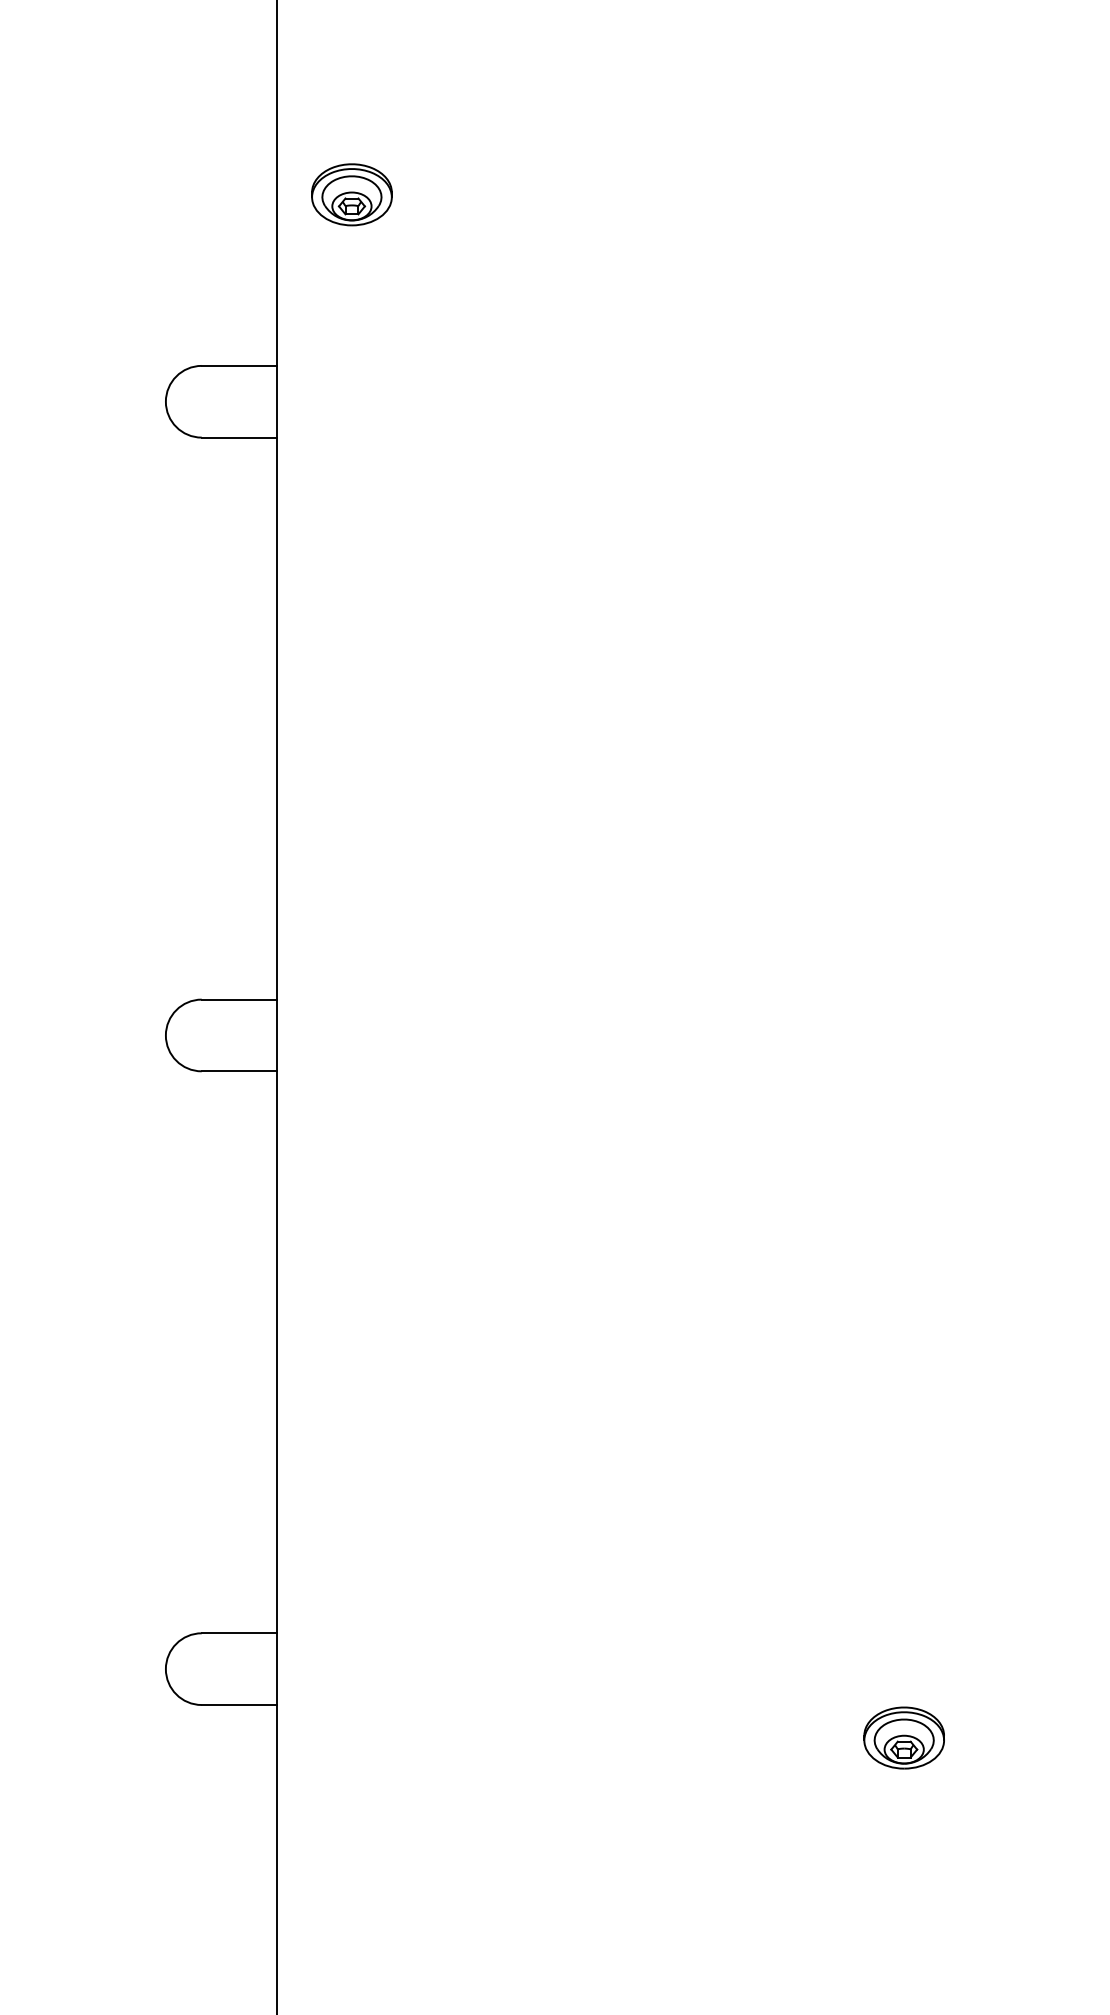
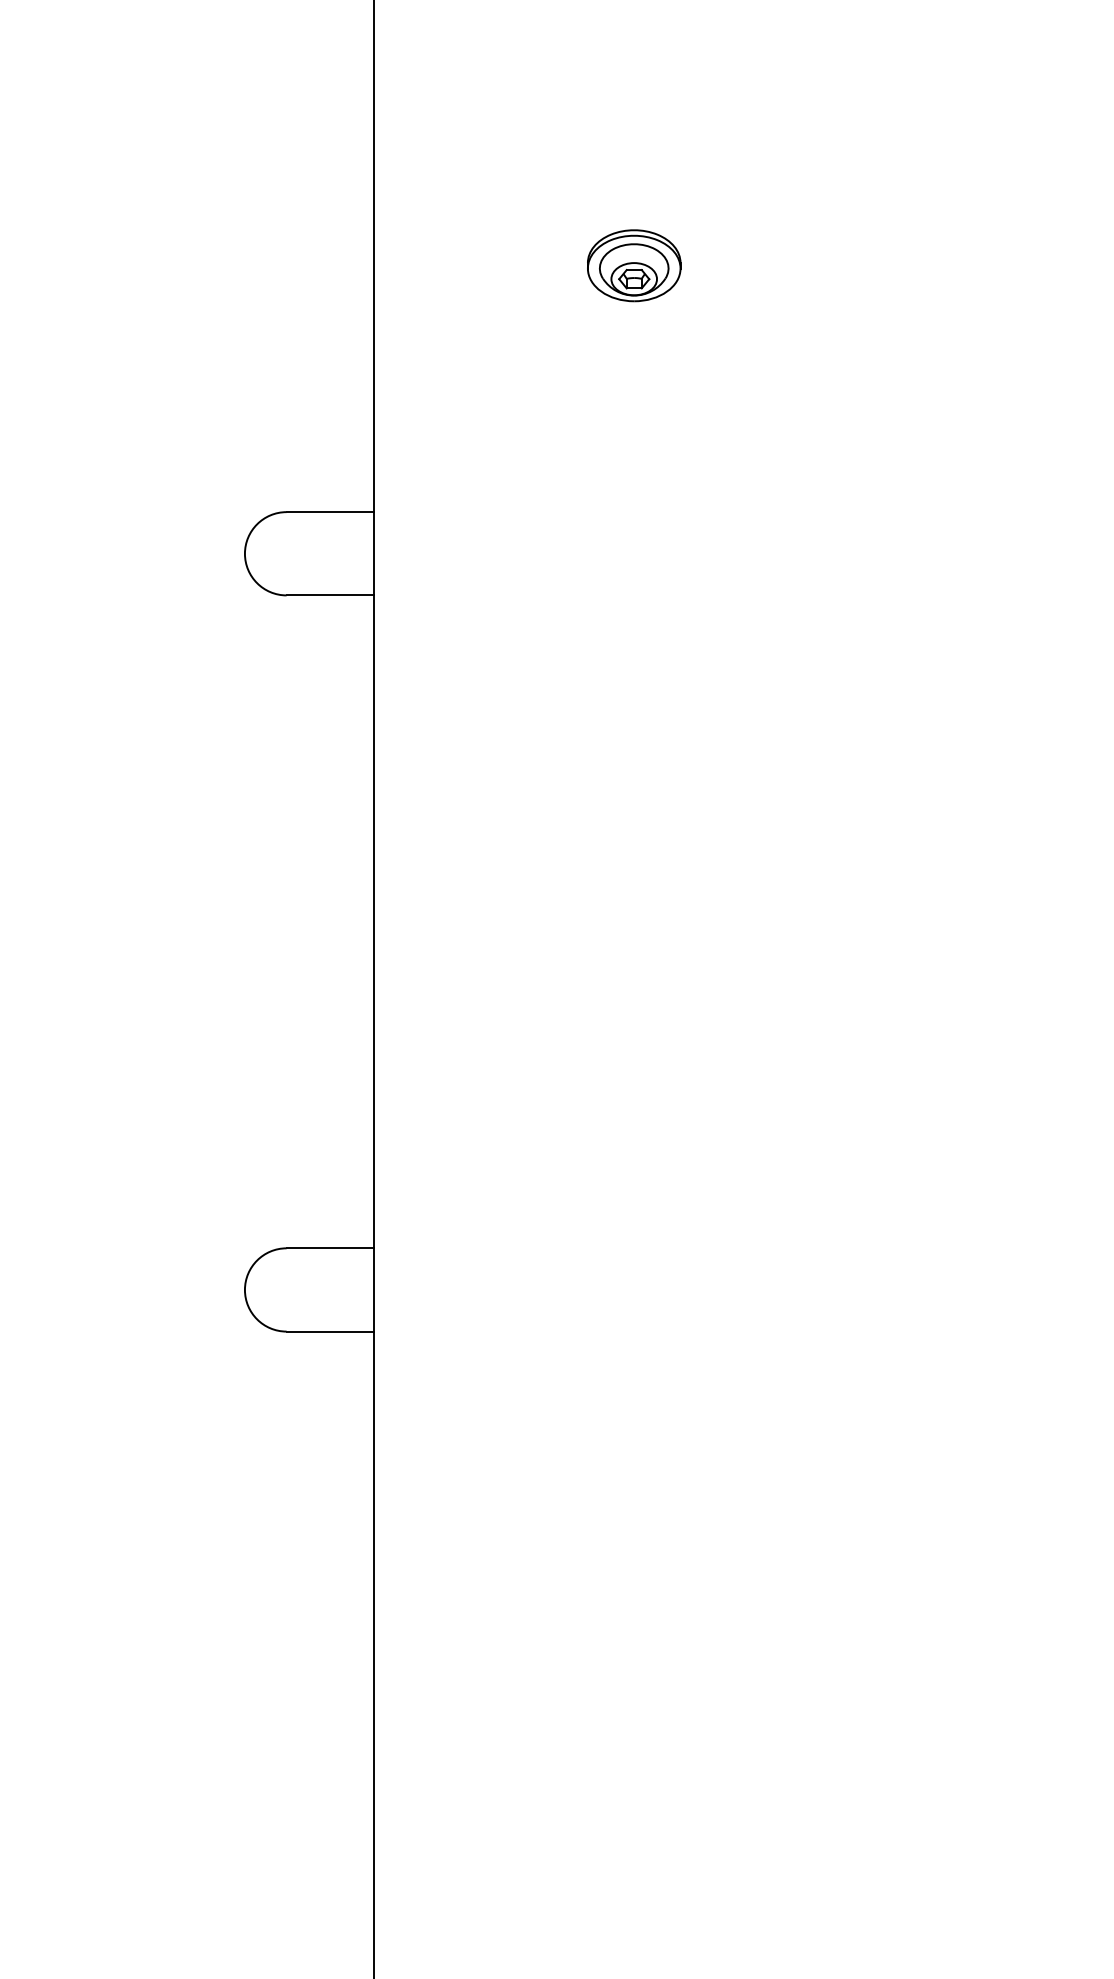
part: (351, 194) -> (633, 265), moved

